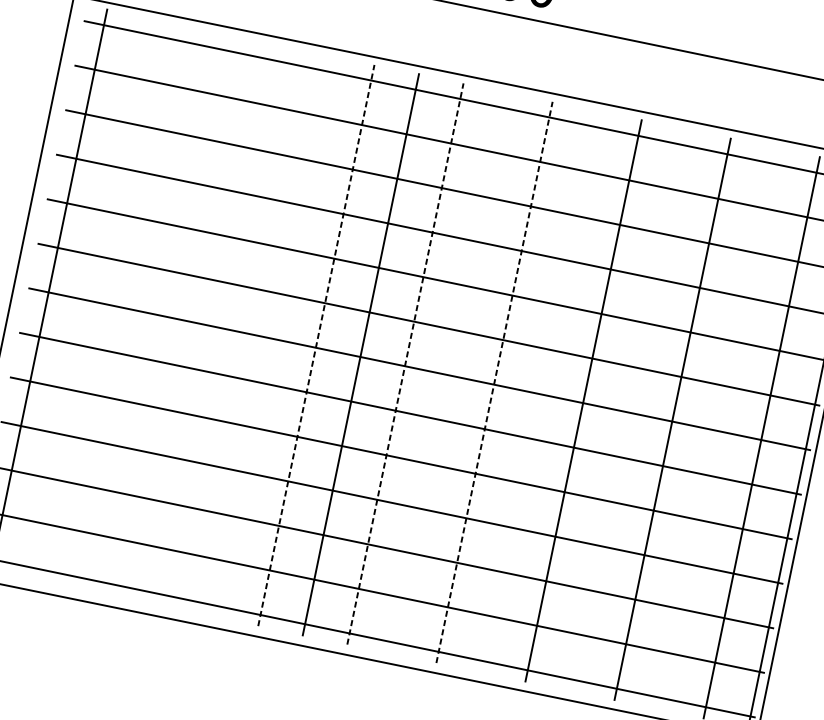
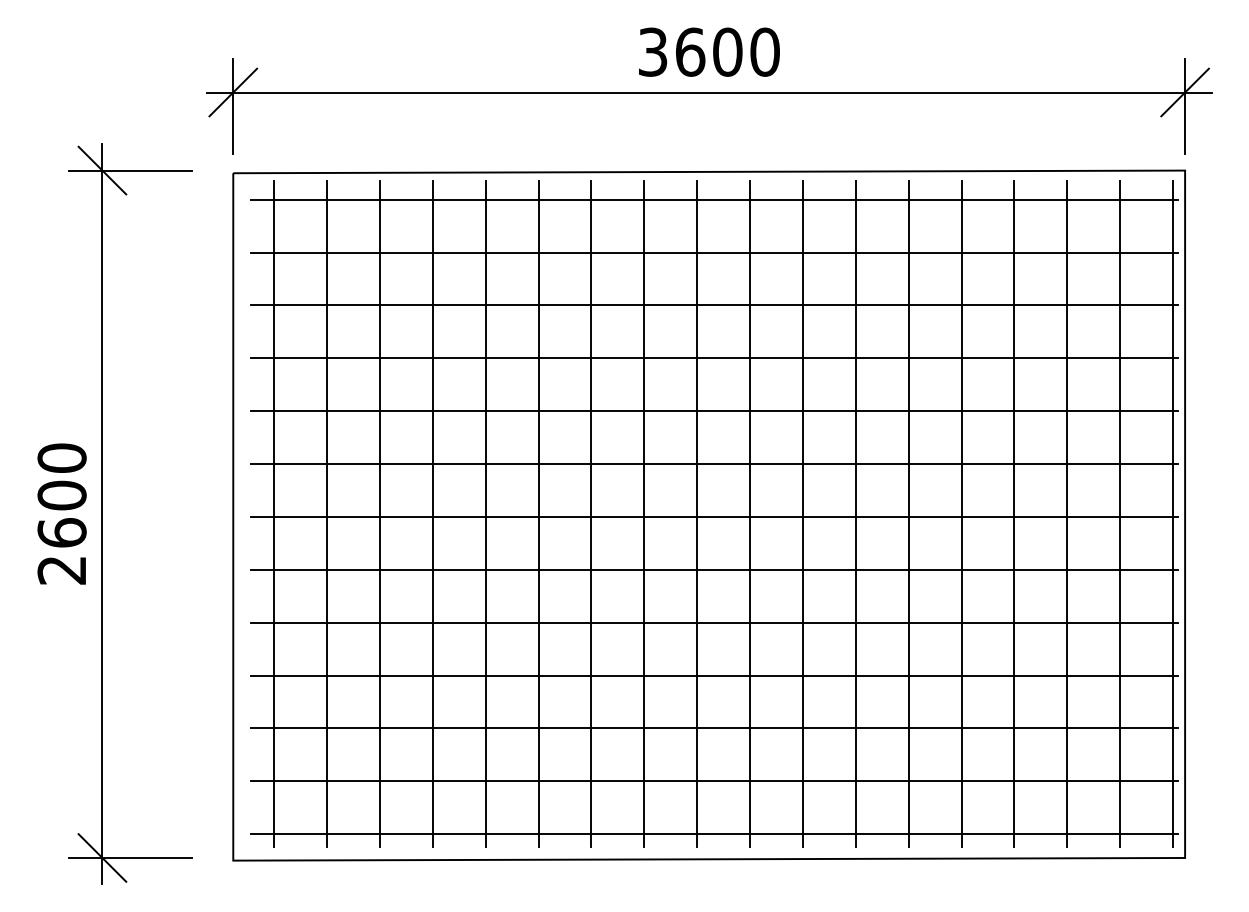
line: (93, 299) -> (327, 514), added
line: (137, 308) -> (379, 514), added
line: (182, 318) -> (432, 514), added
line: (227, 327) -> (485, 514), added
line: (271, 336) -> (538, 514), added
line: (316, 344) -> (591, 513), dashed -> solid
line: (405, 363) -> (697, 513), dashed -> solid
line: (450, 373) -> (750, 514), added
line: (494, 381) -> (802, 513), dashed -> solid
line: (538, 391) -> (855, 514), added
line: (628, 410) -> (961, 514), added
line: (717, 428) -> (1067, 514), added

